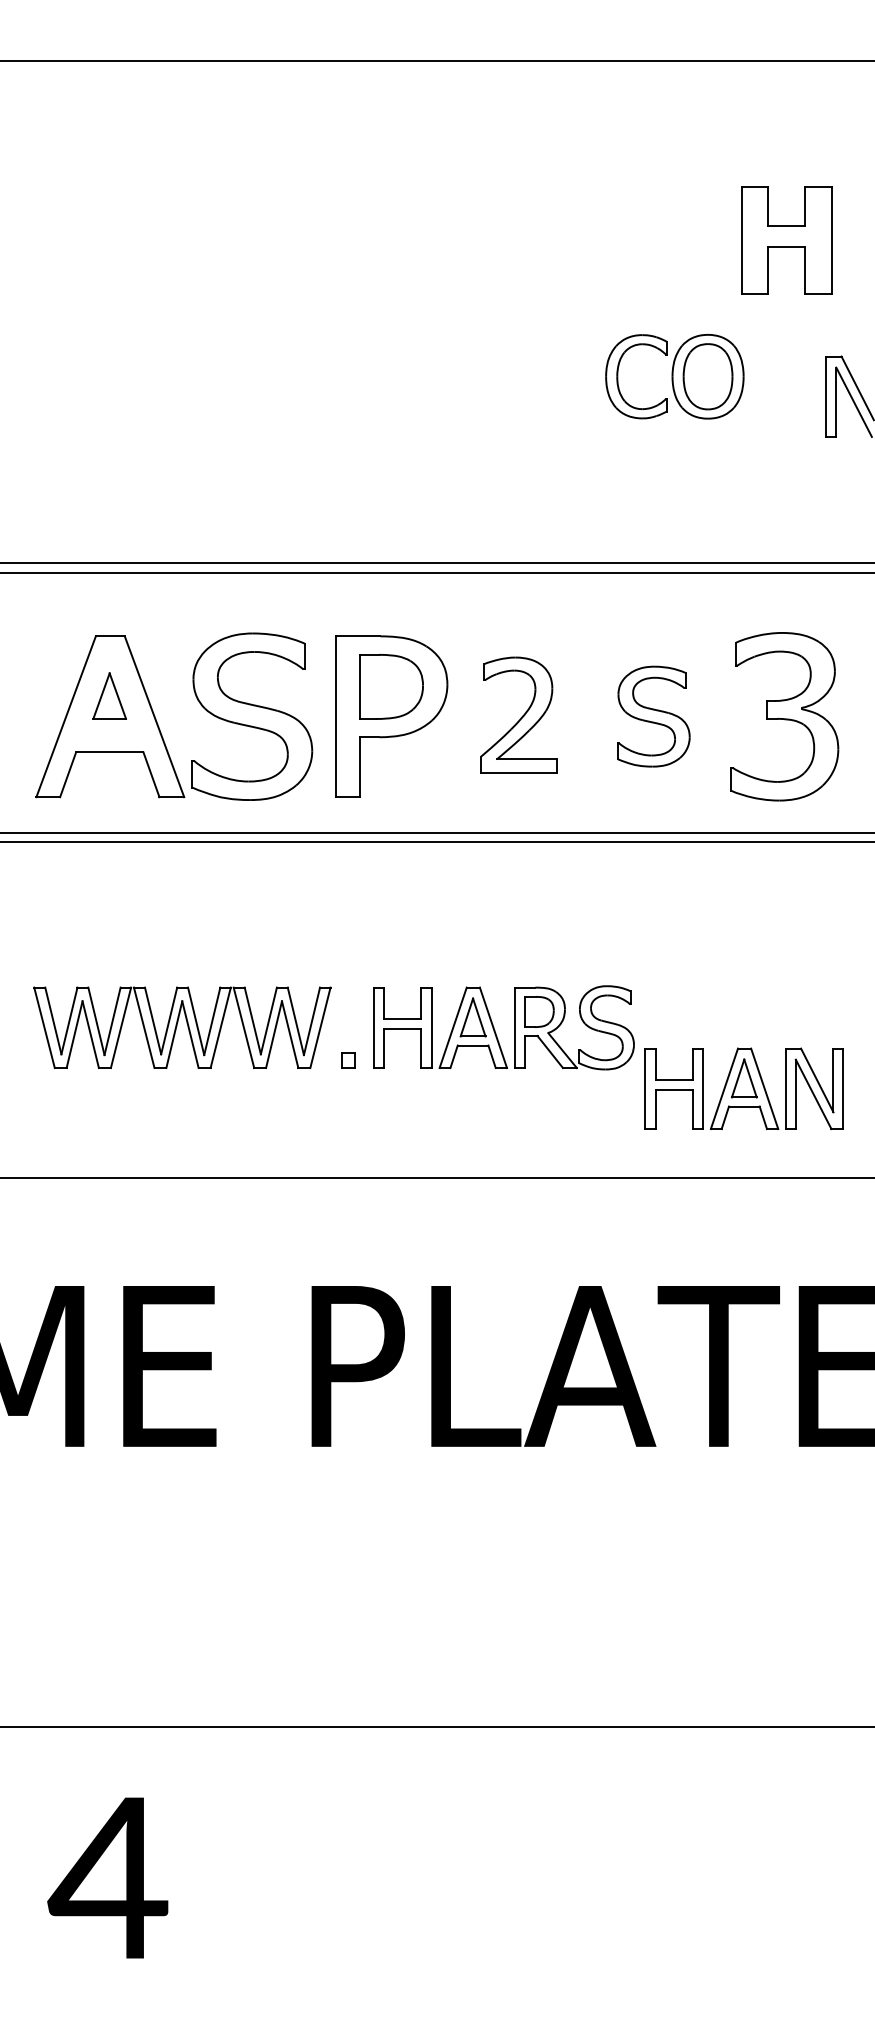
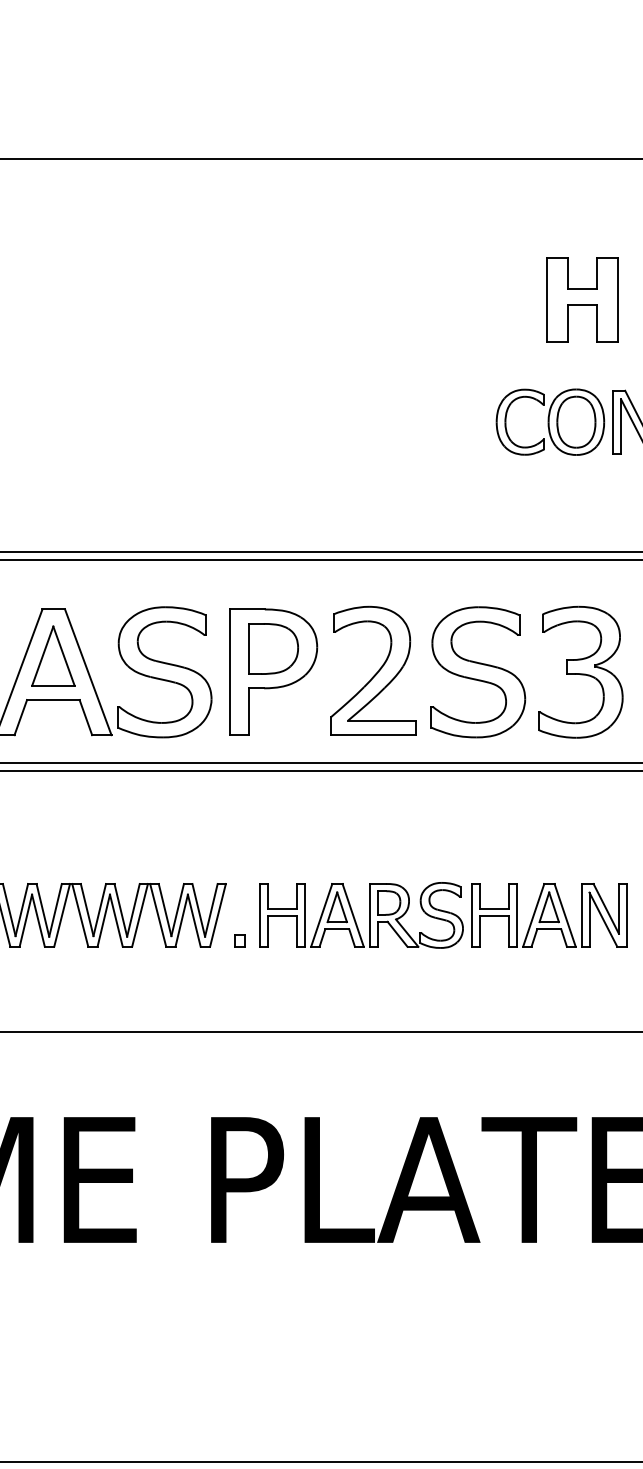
part: (674, 376) -> (550, 422), moved
part: (109, 695) -> (53, 655), size x1.67
part: (519, 714) -> (373, 670), size x1.43
part: (653, 716) -> (478, 672), size x1.67
part: (743, 1088) -> (548, 915), moved

